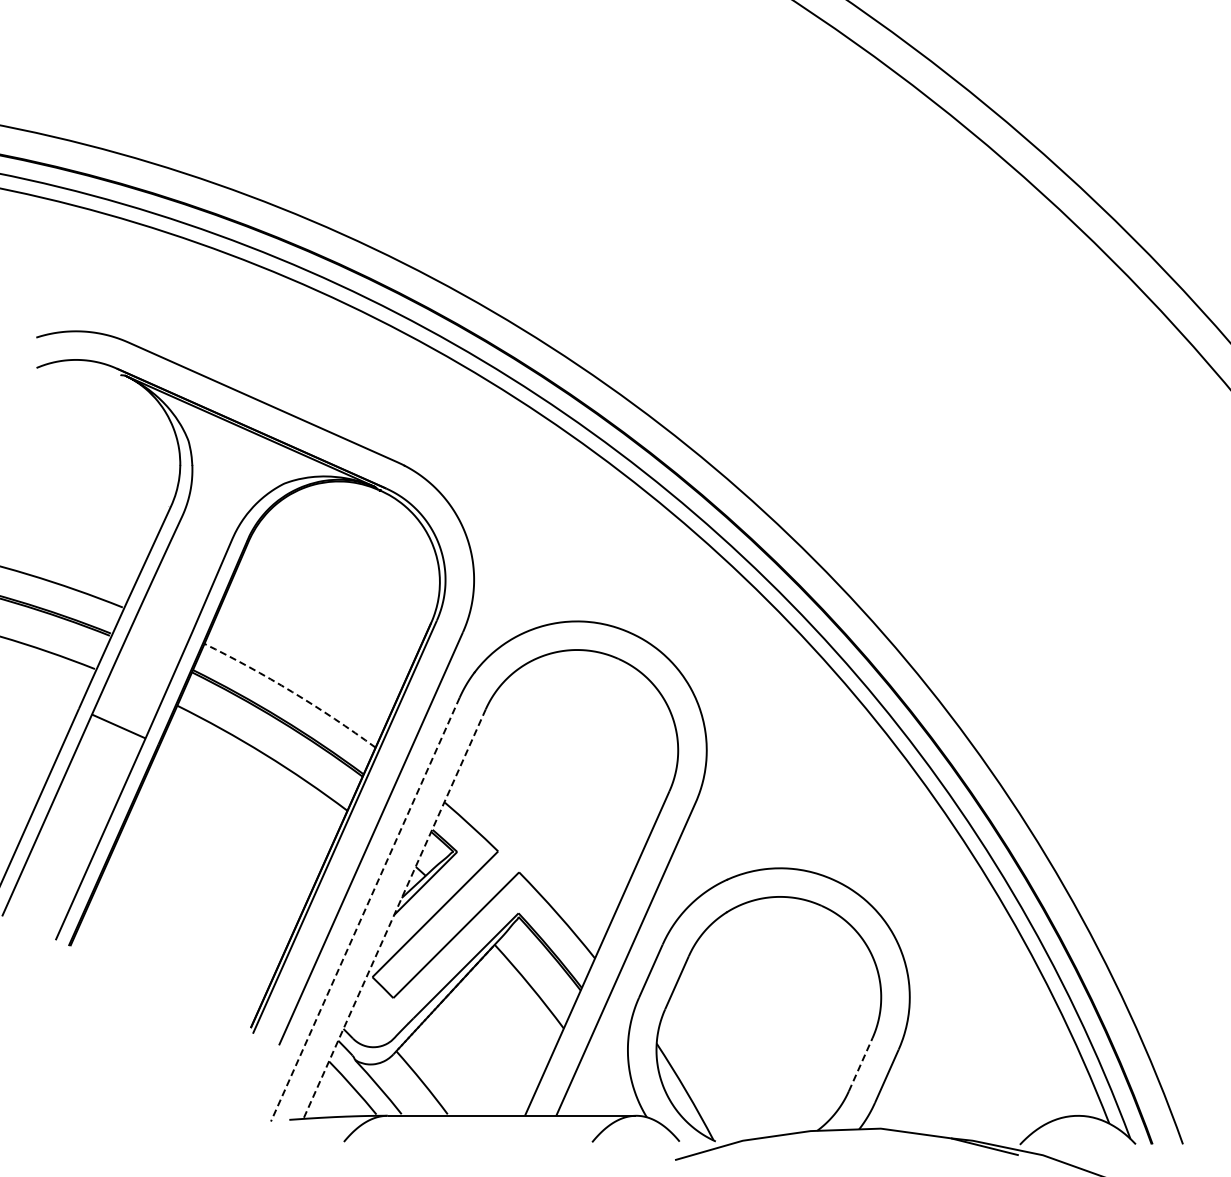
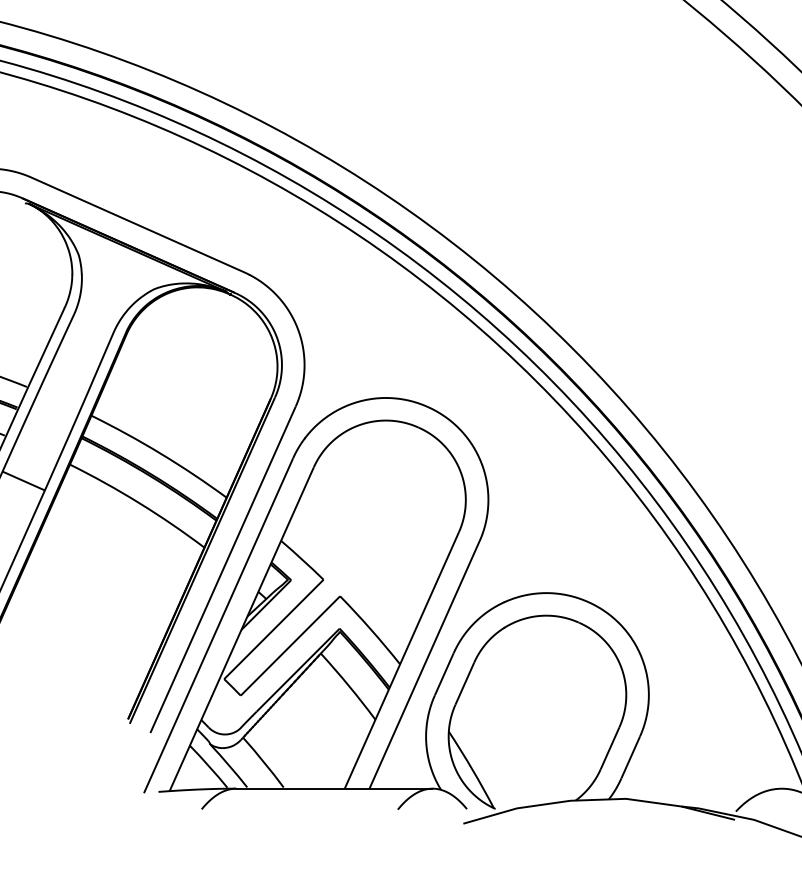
arc: (292, 692) -> (161, 454), dashed -> solid
line: (365, 909) -> (218, 625), dashed -> solid
line: (394, 914) -> (241, 629), dashed -> solid
line: (860, 1064) -> (609, 748), dashed -> solid

